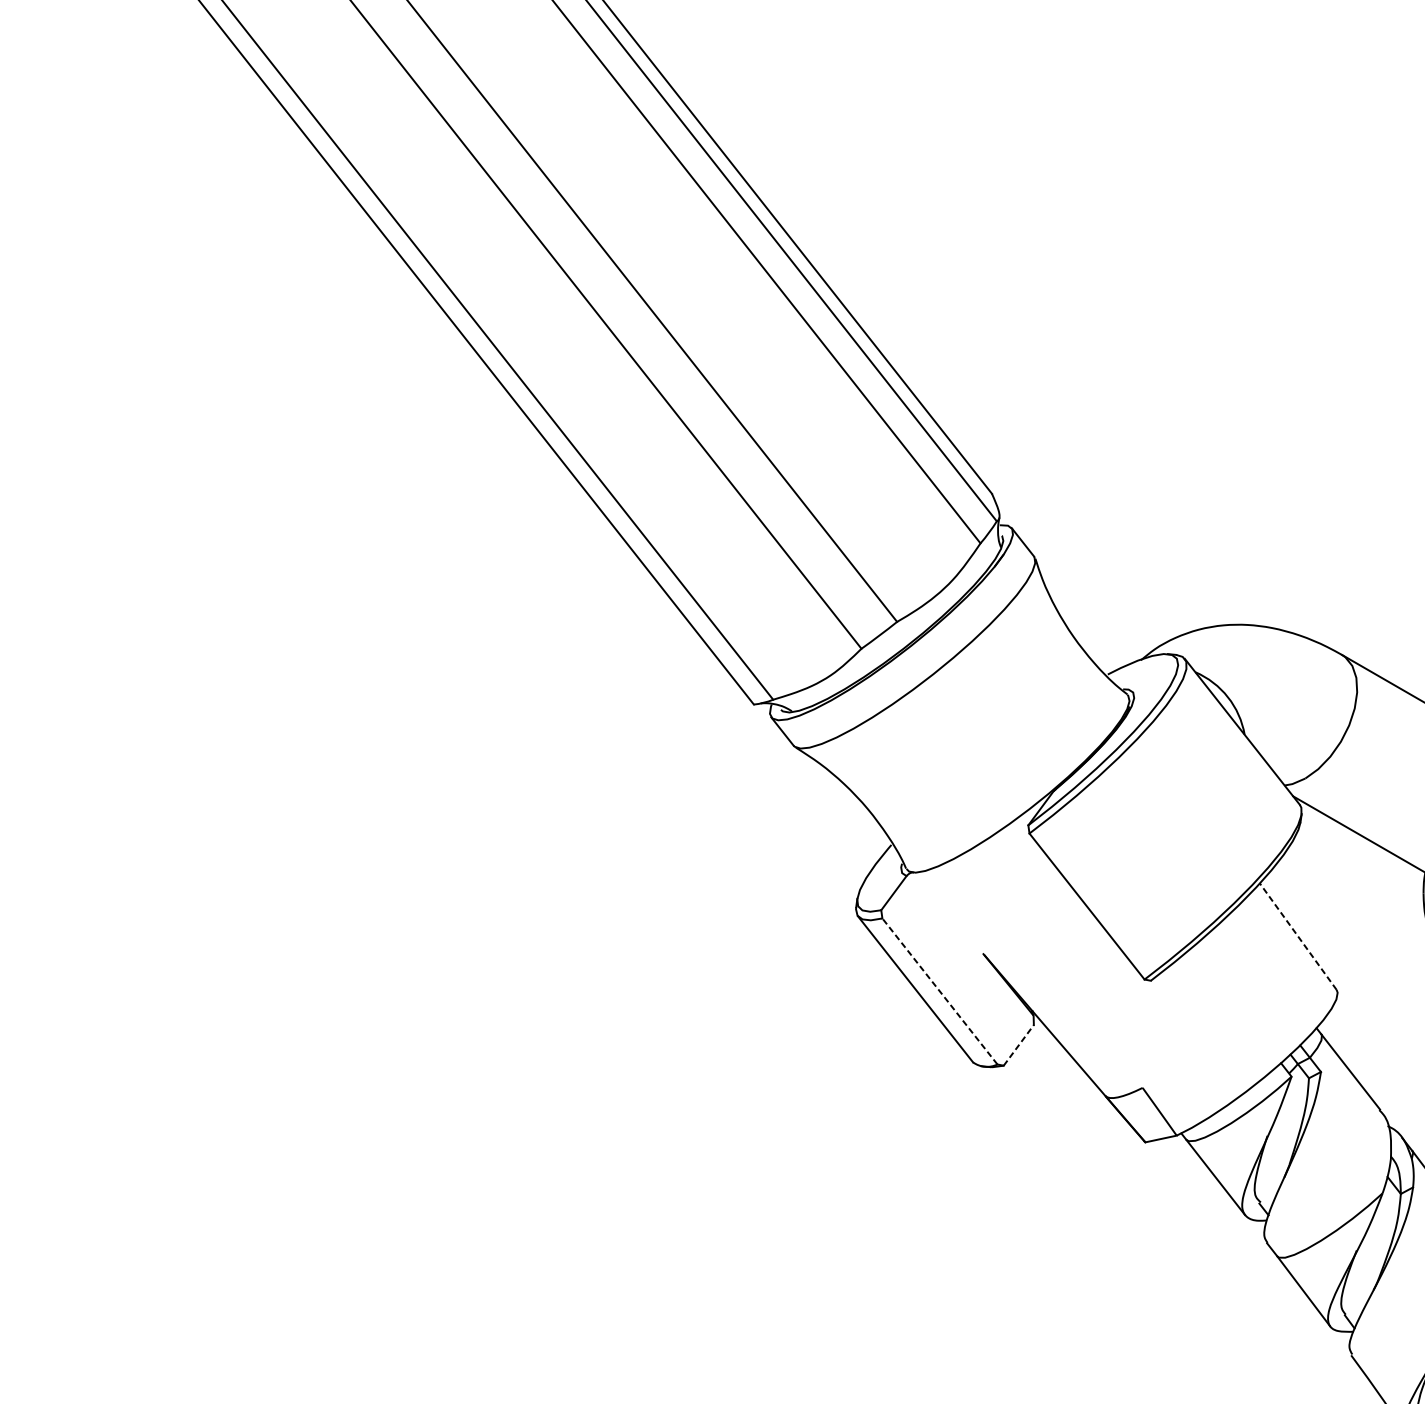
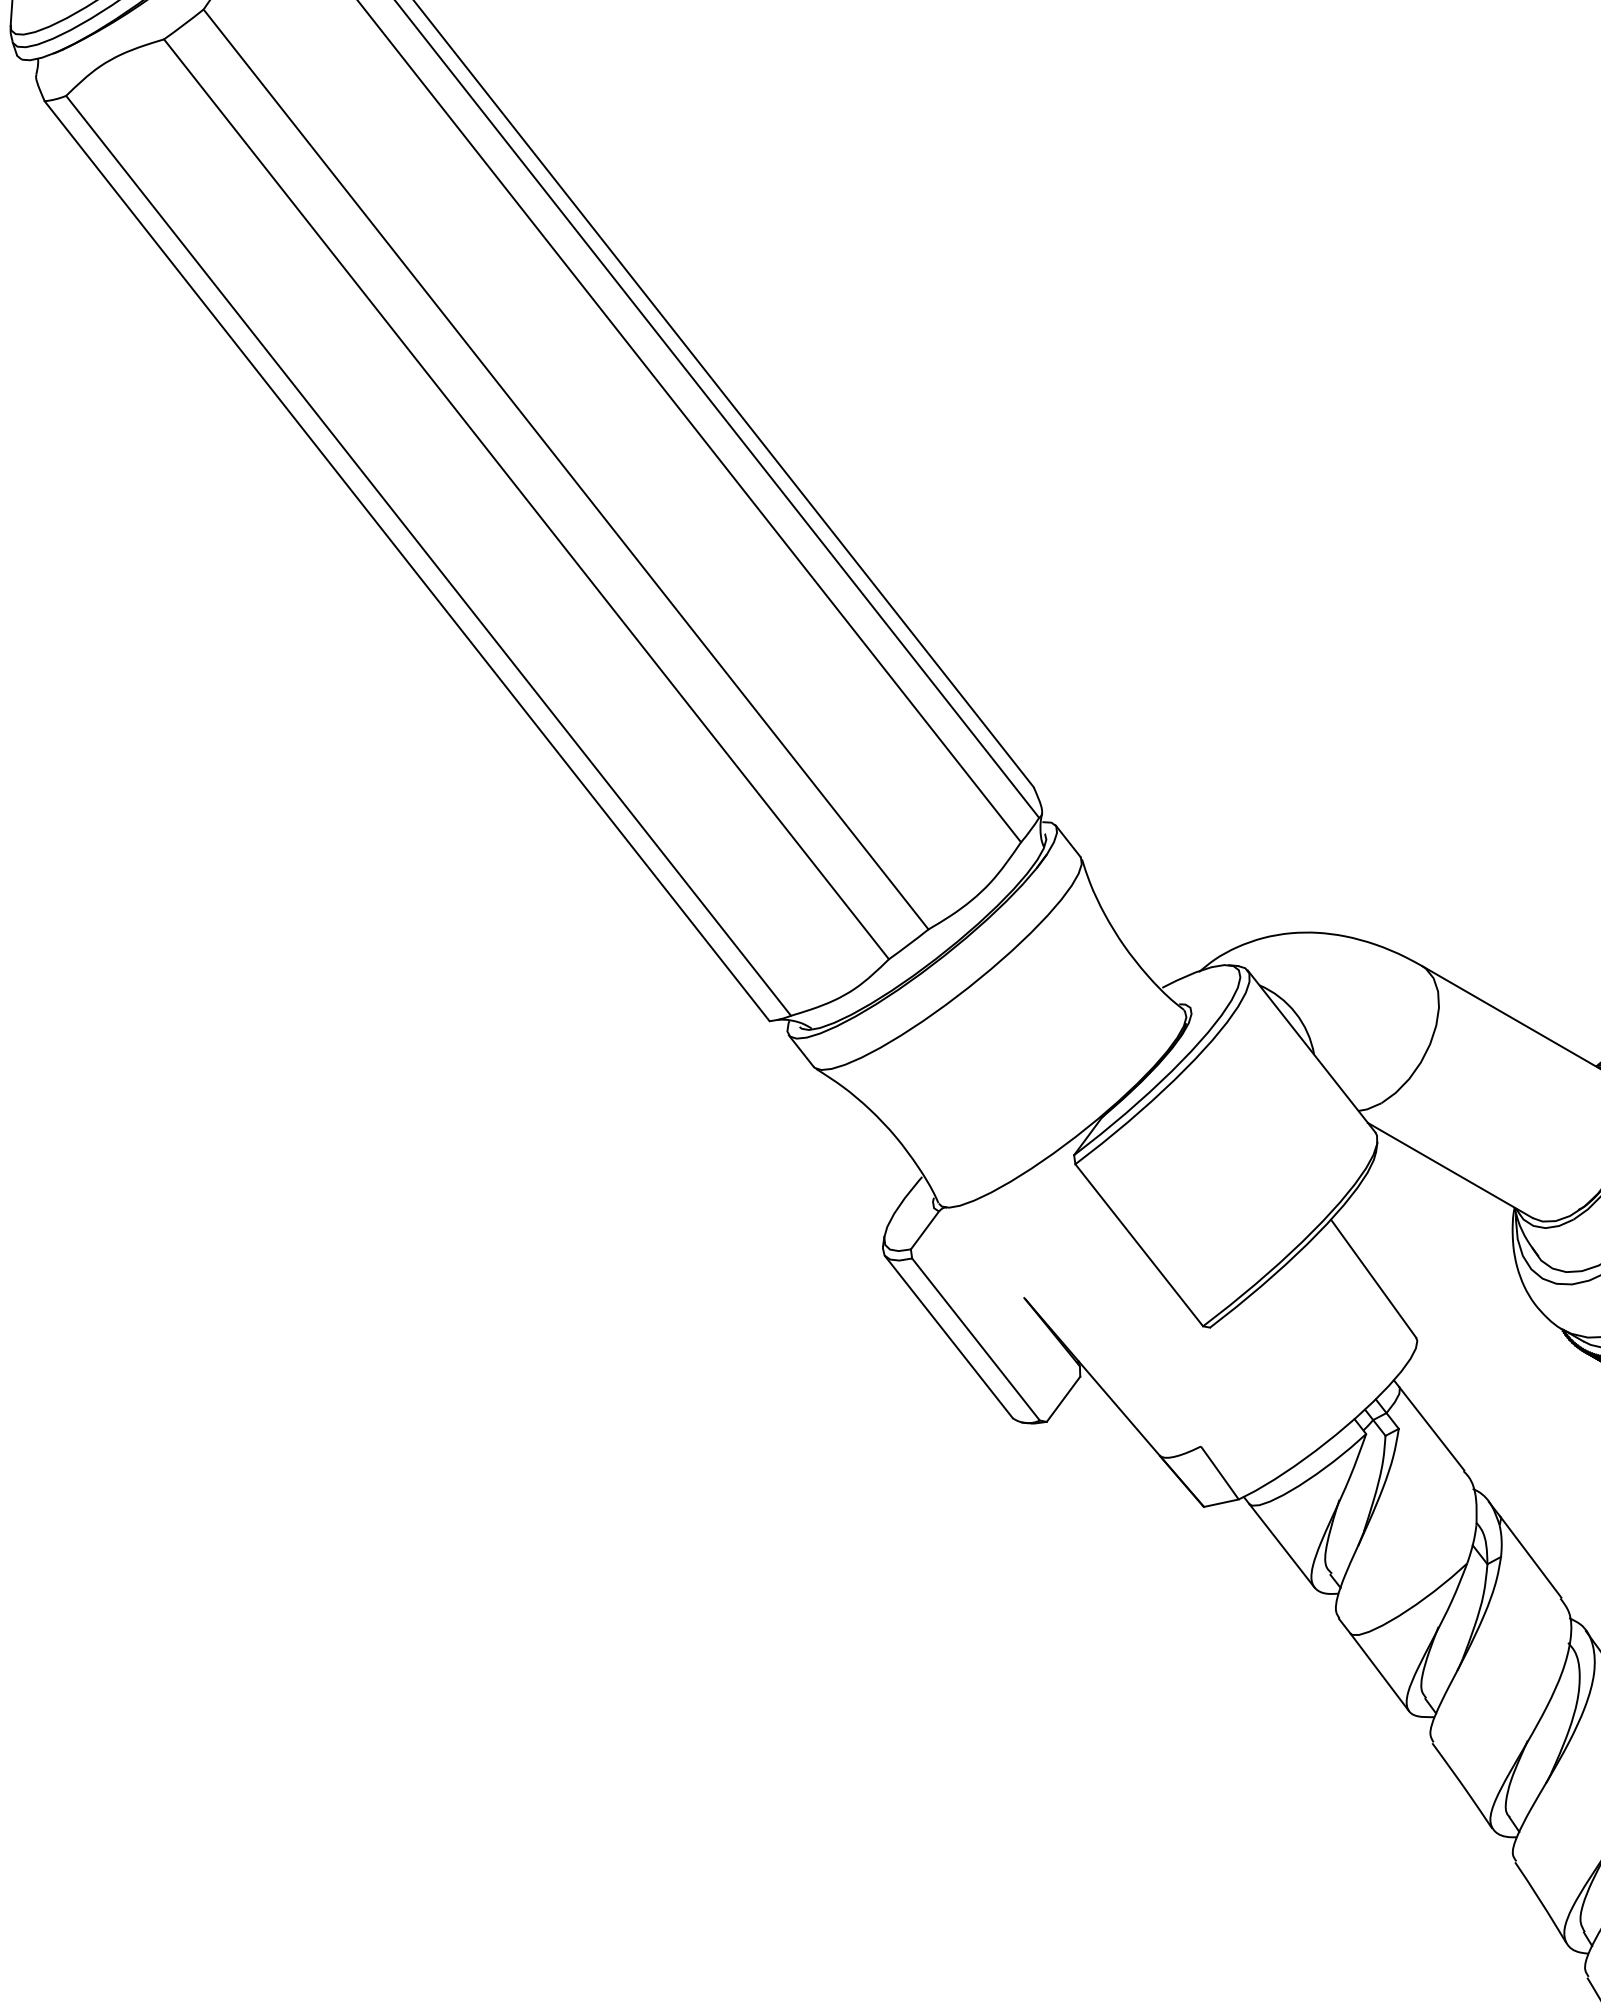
line: (1298, 936) -> (1373, 1278), dashed -> solid
line: (939, 991) -> (975, 1339), dashed -> solid
line: (1018, 1044) -> (1063, 1398), dashed -> solid

